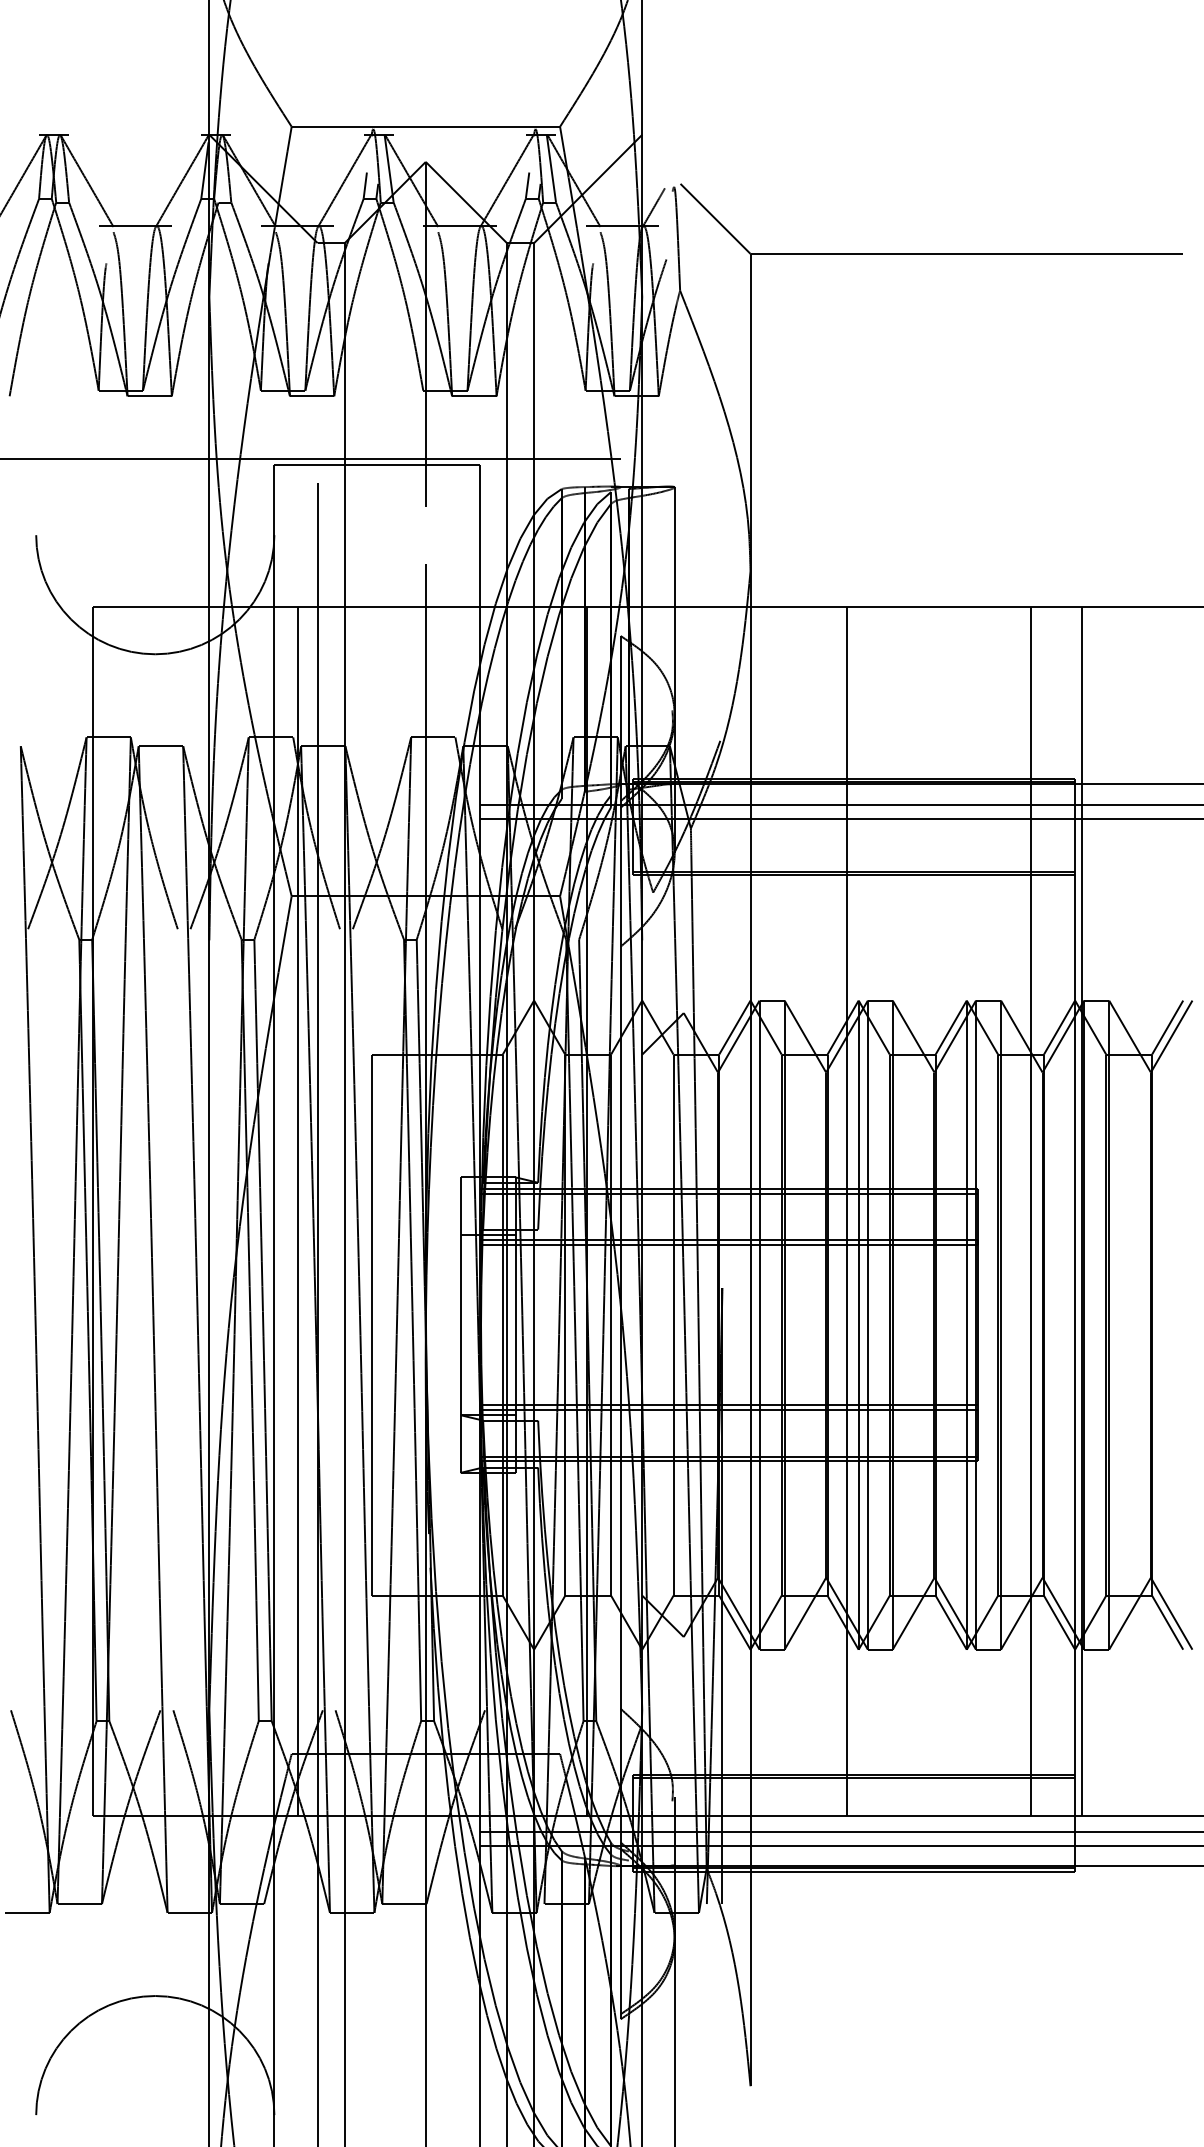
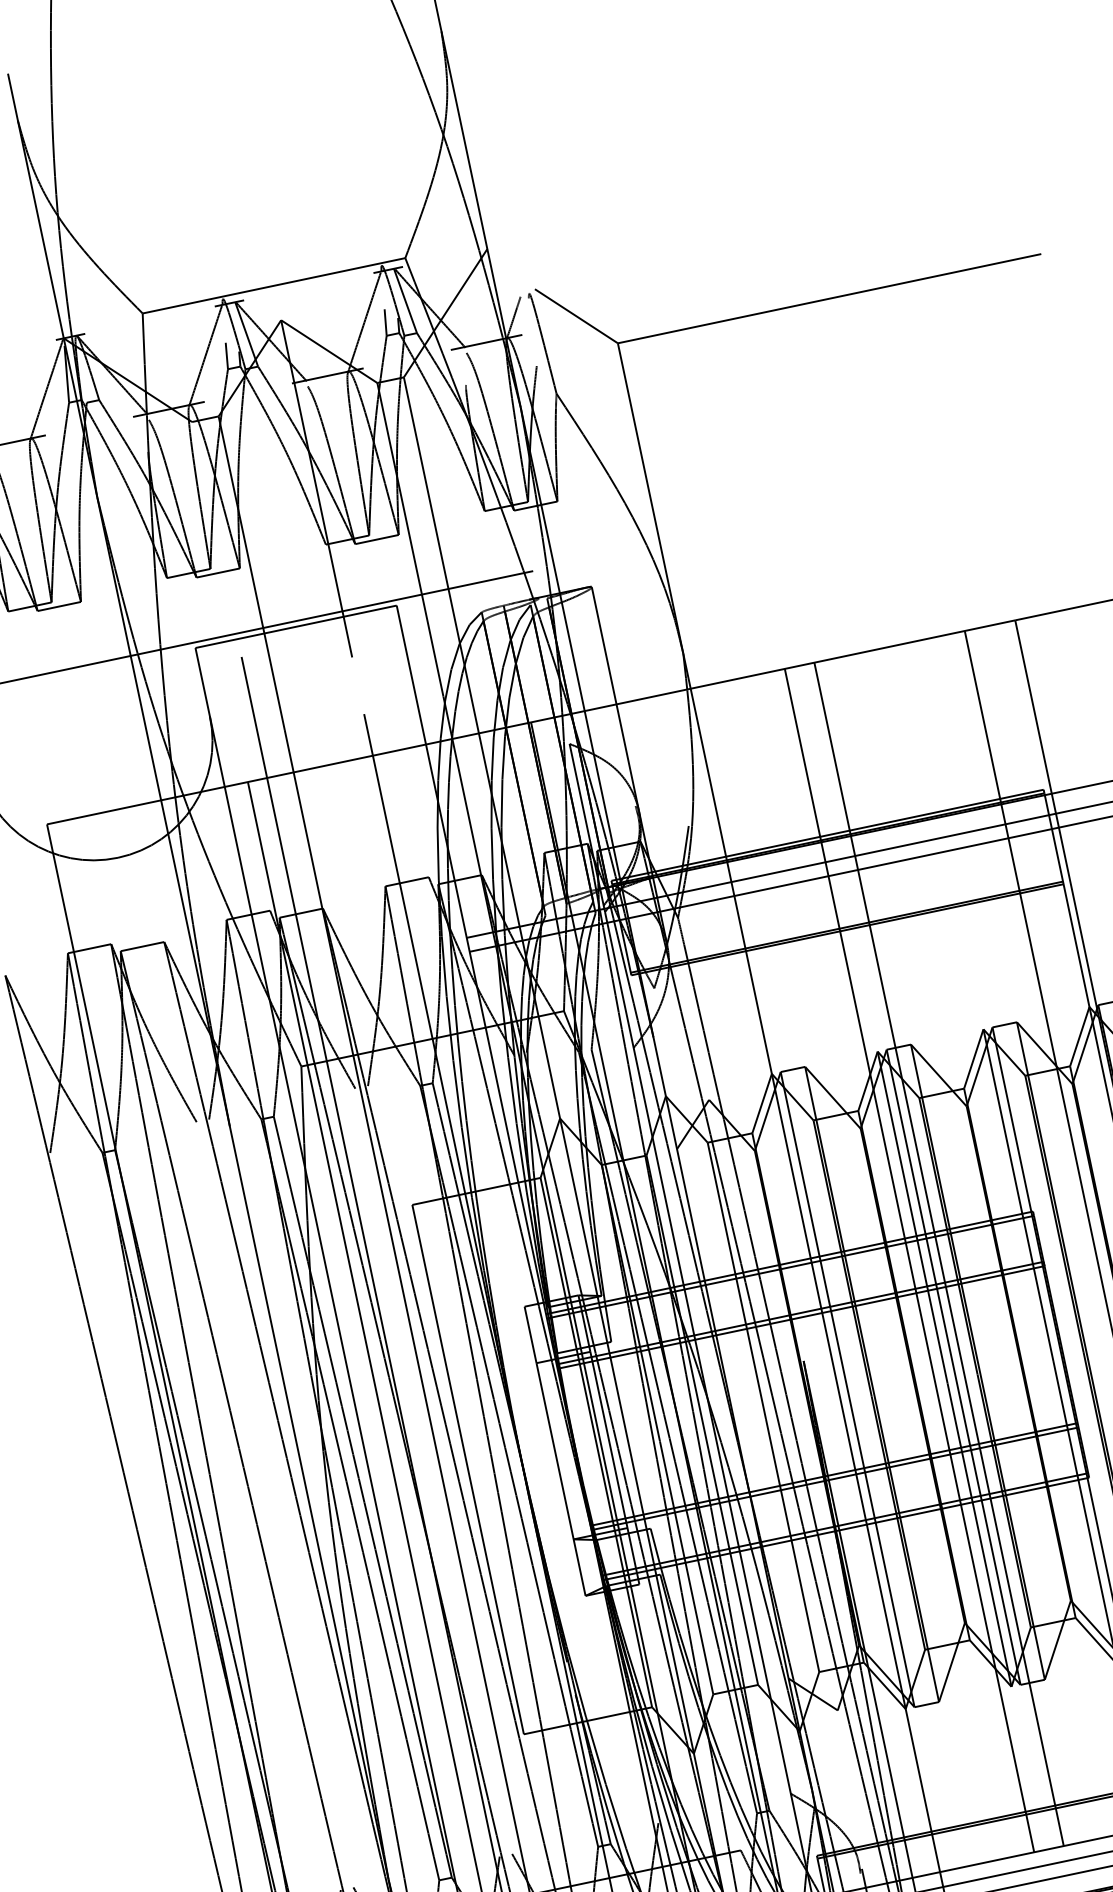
line: (876, 1211) -> (938, 1254), added

